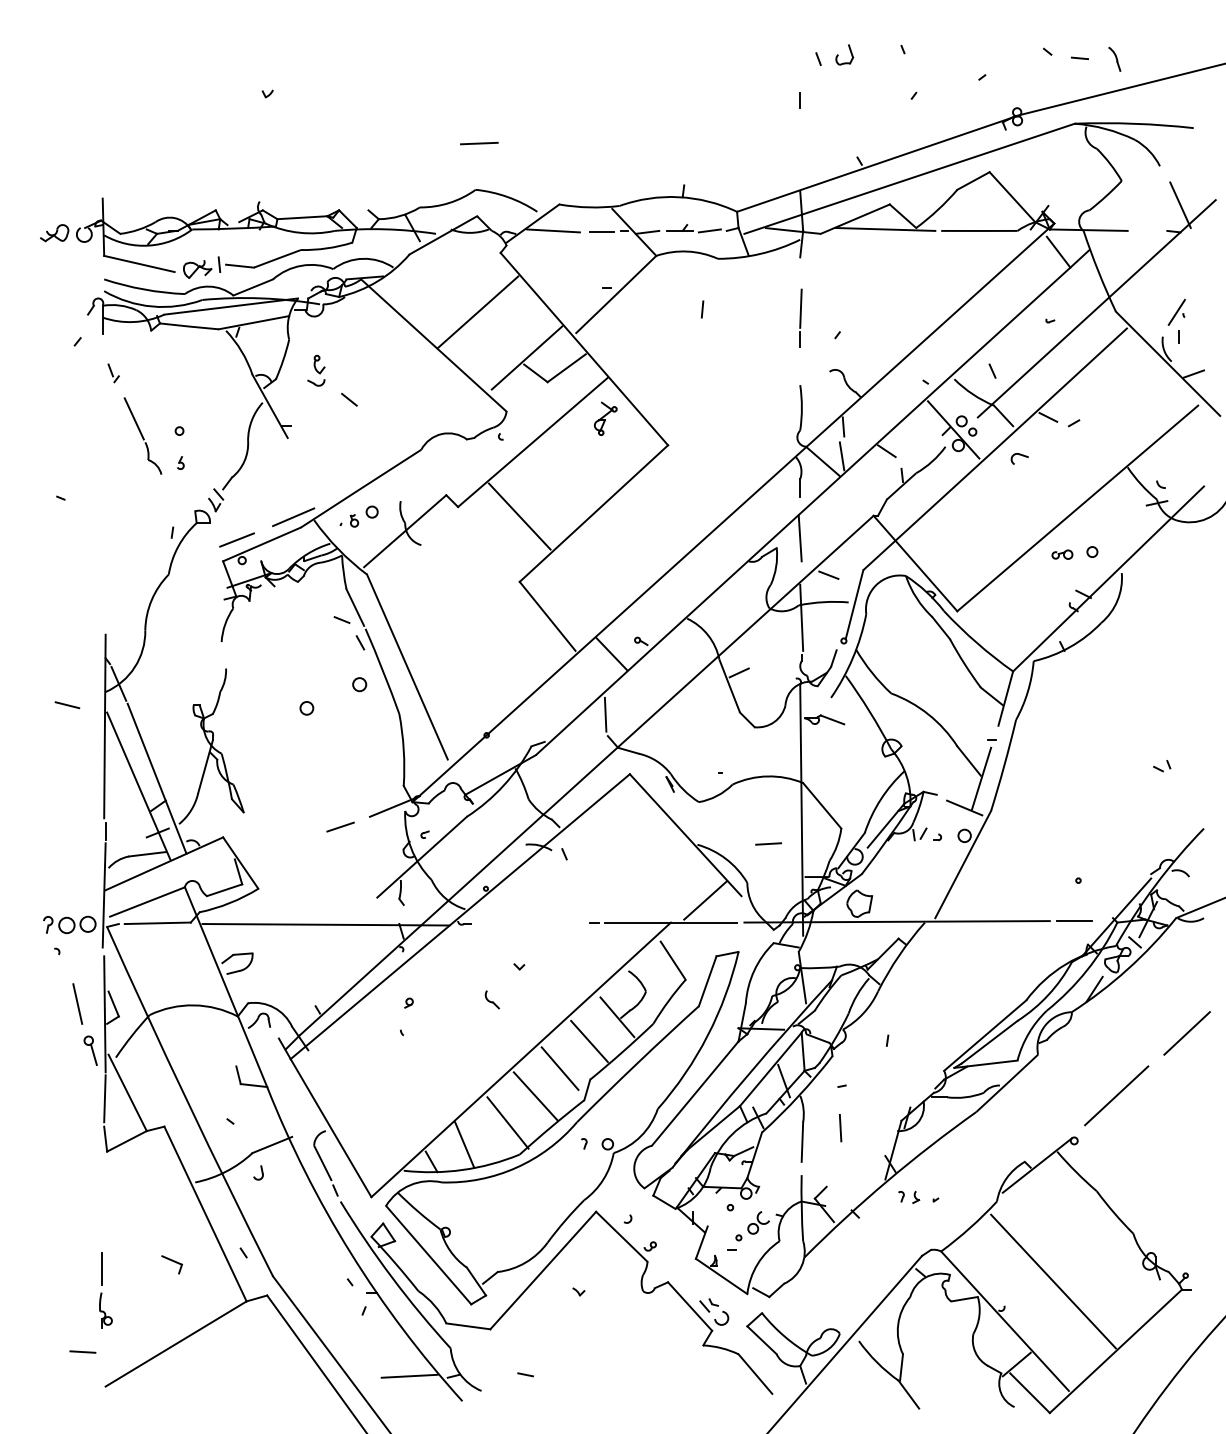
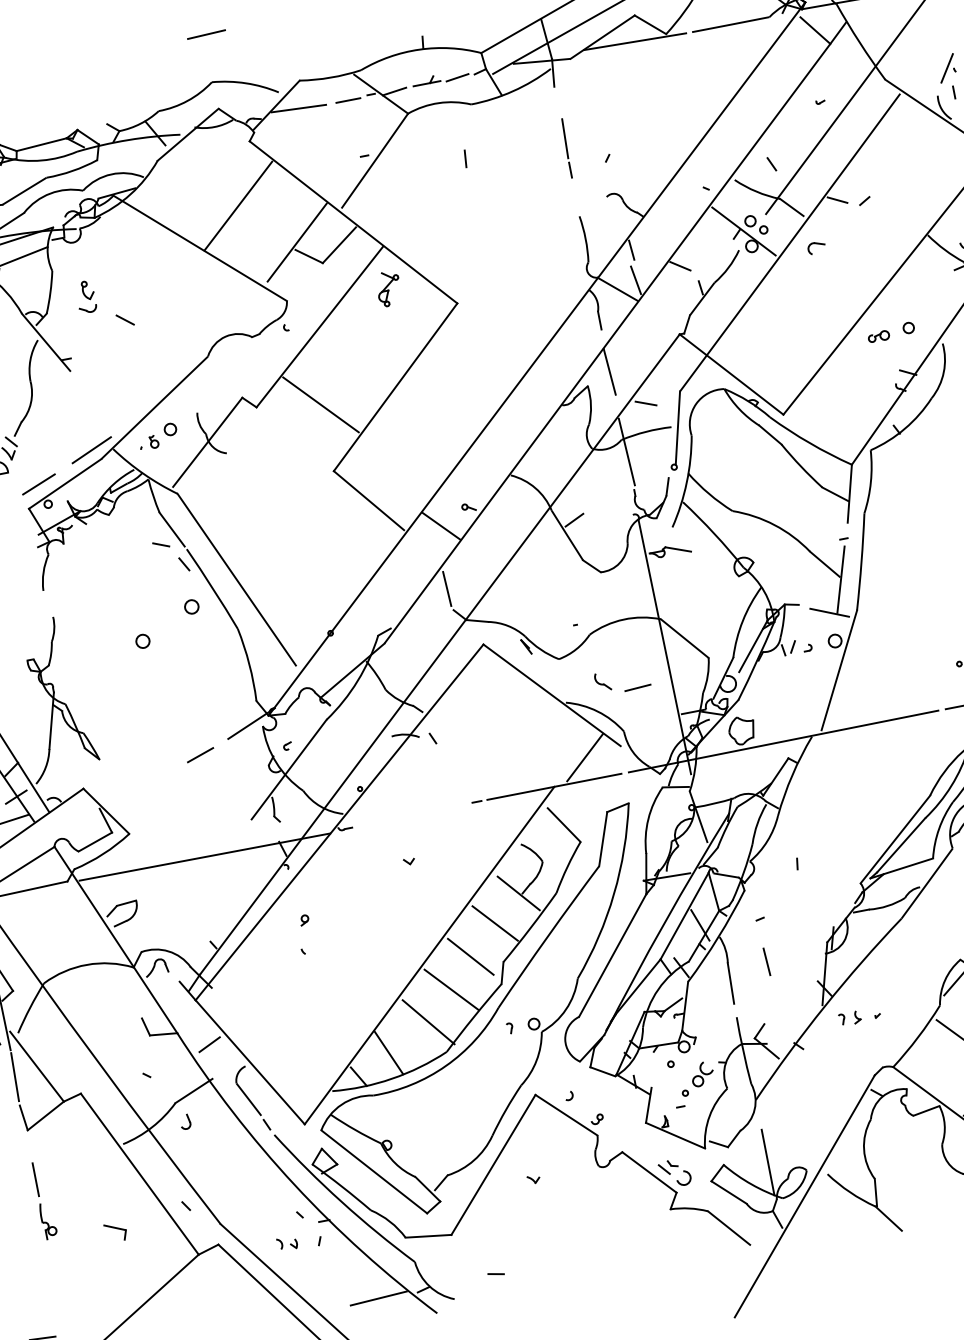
part: (491, 999) -> (601, 681), moved
line: (295, 1103) -> (209, 1044), added
part: (105, 1290) -> (43, 1200), moved
part: (332, 1307) -> (287, 1243), added
line: (804, 1318) -> (767, 1162), added

